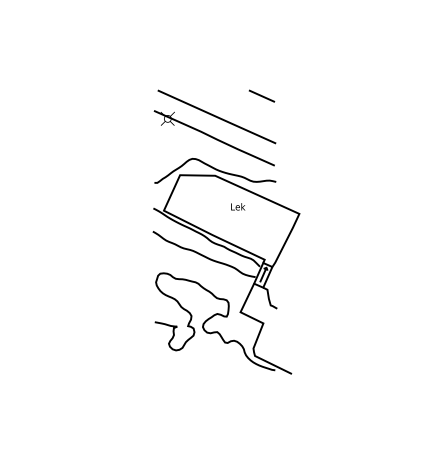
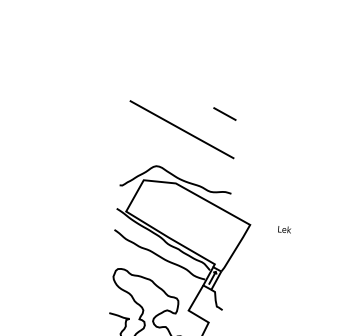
part: (213, 138) -> (177, 149), removed
text: (238, 206) -> (285, 229), moved

